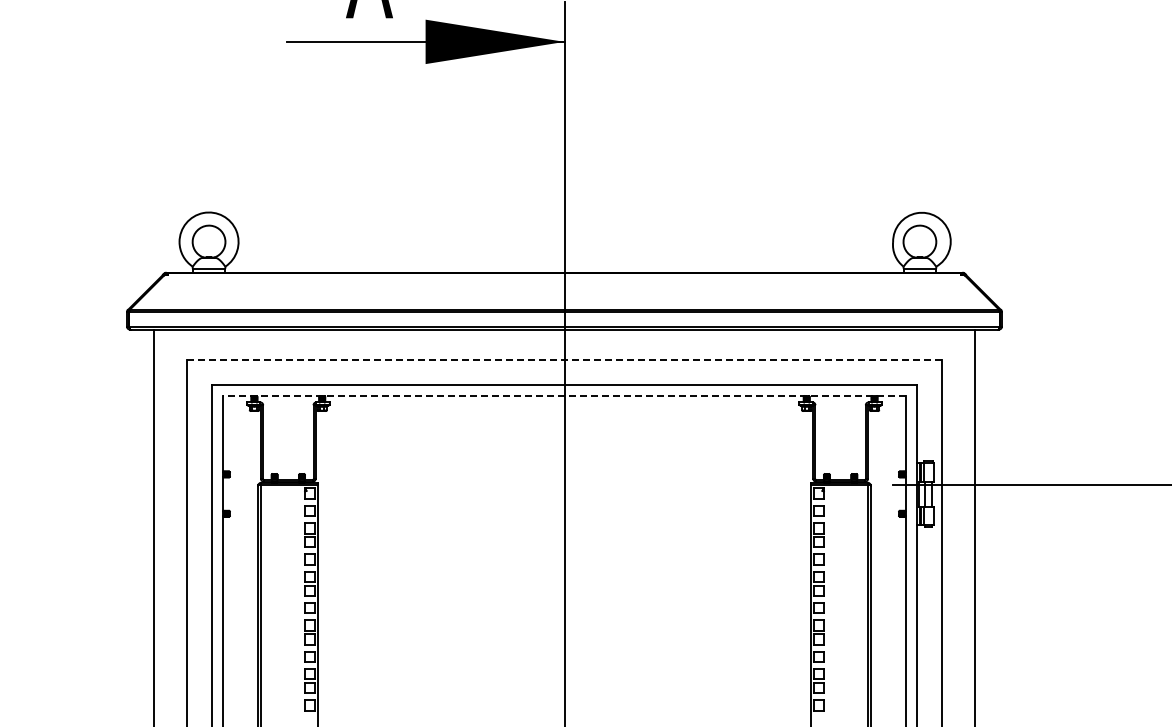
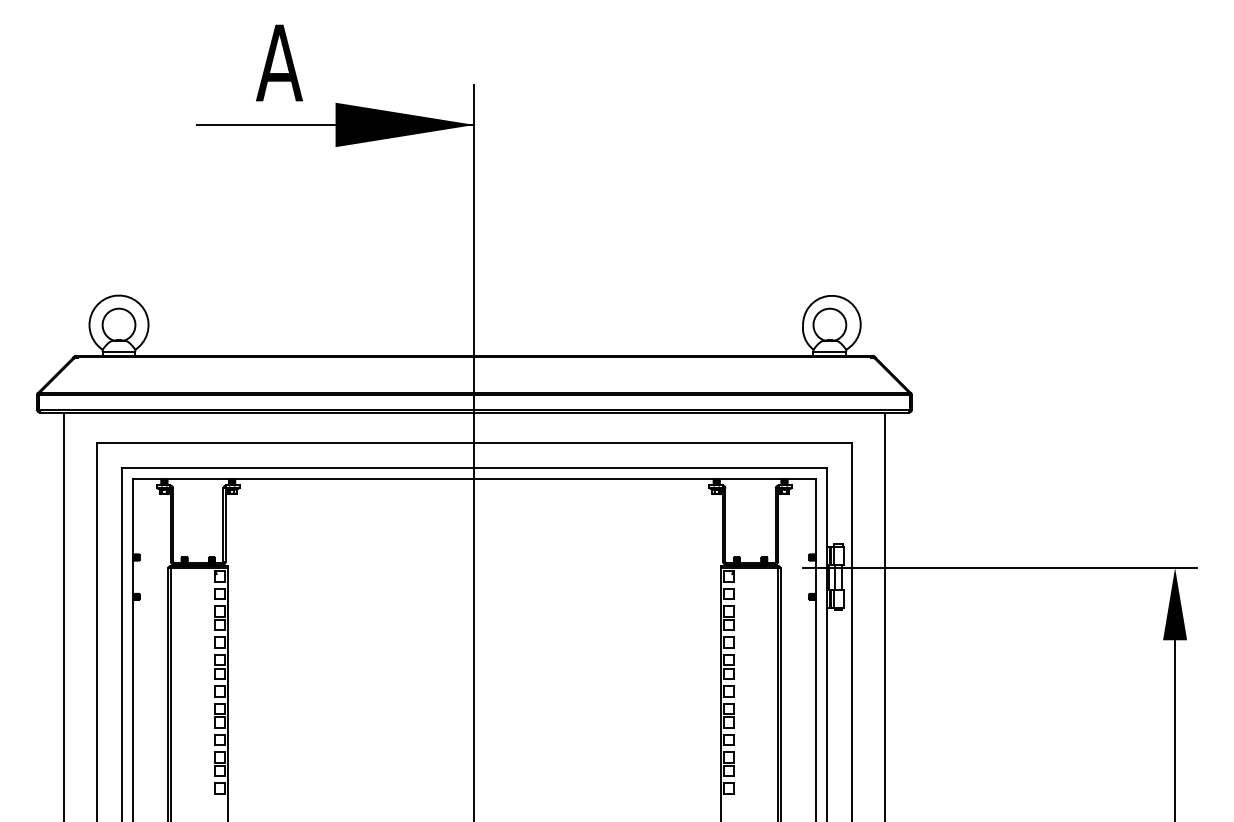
line: (563, 360) -> (473, 443), dashed -> solid
line: (563, 396) -> (473, 479), dashed -> solid

